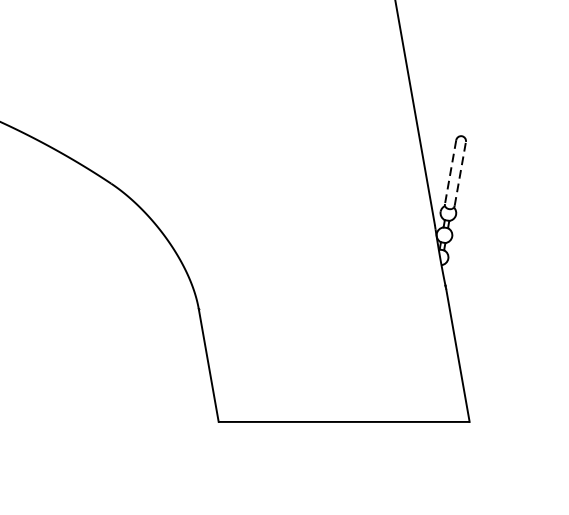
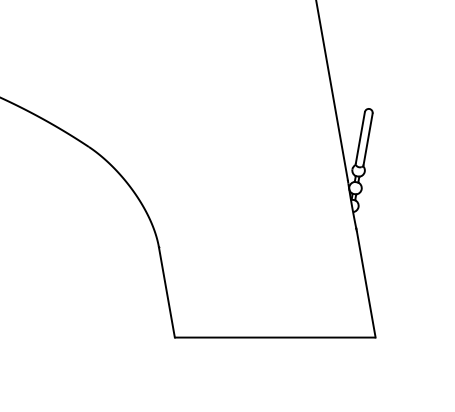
line: (450, 171) -> (360, 137), dashed -> solid
line: (460, 174) -> (368, 139), dashed -> solid

